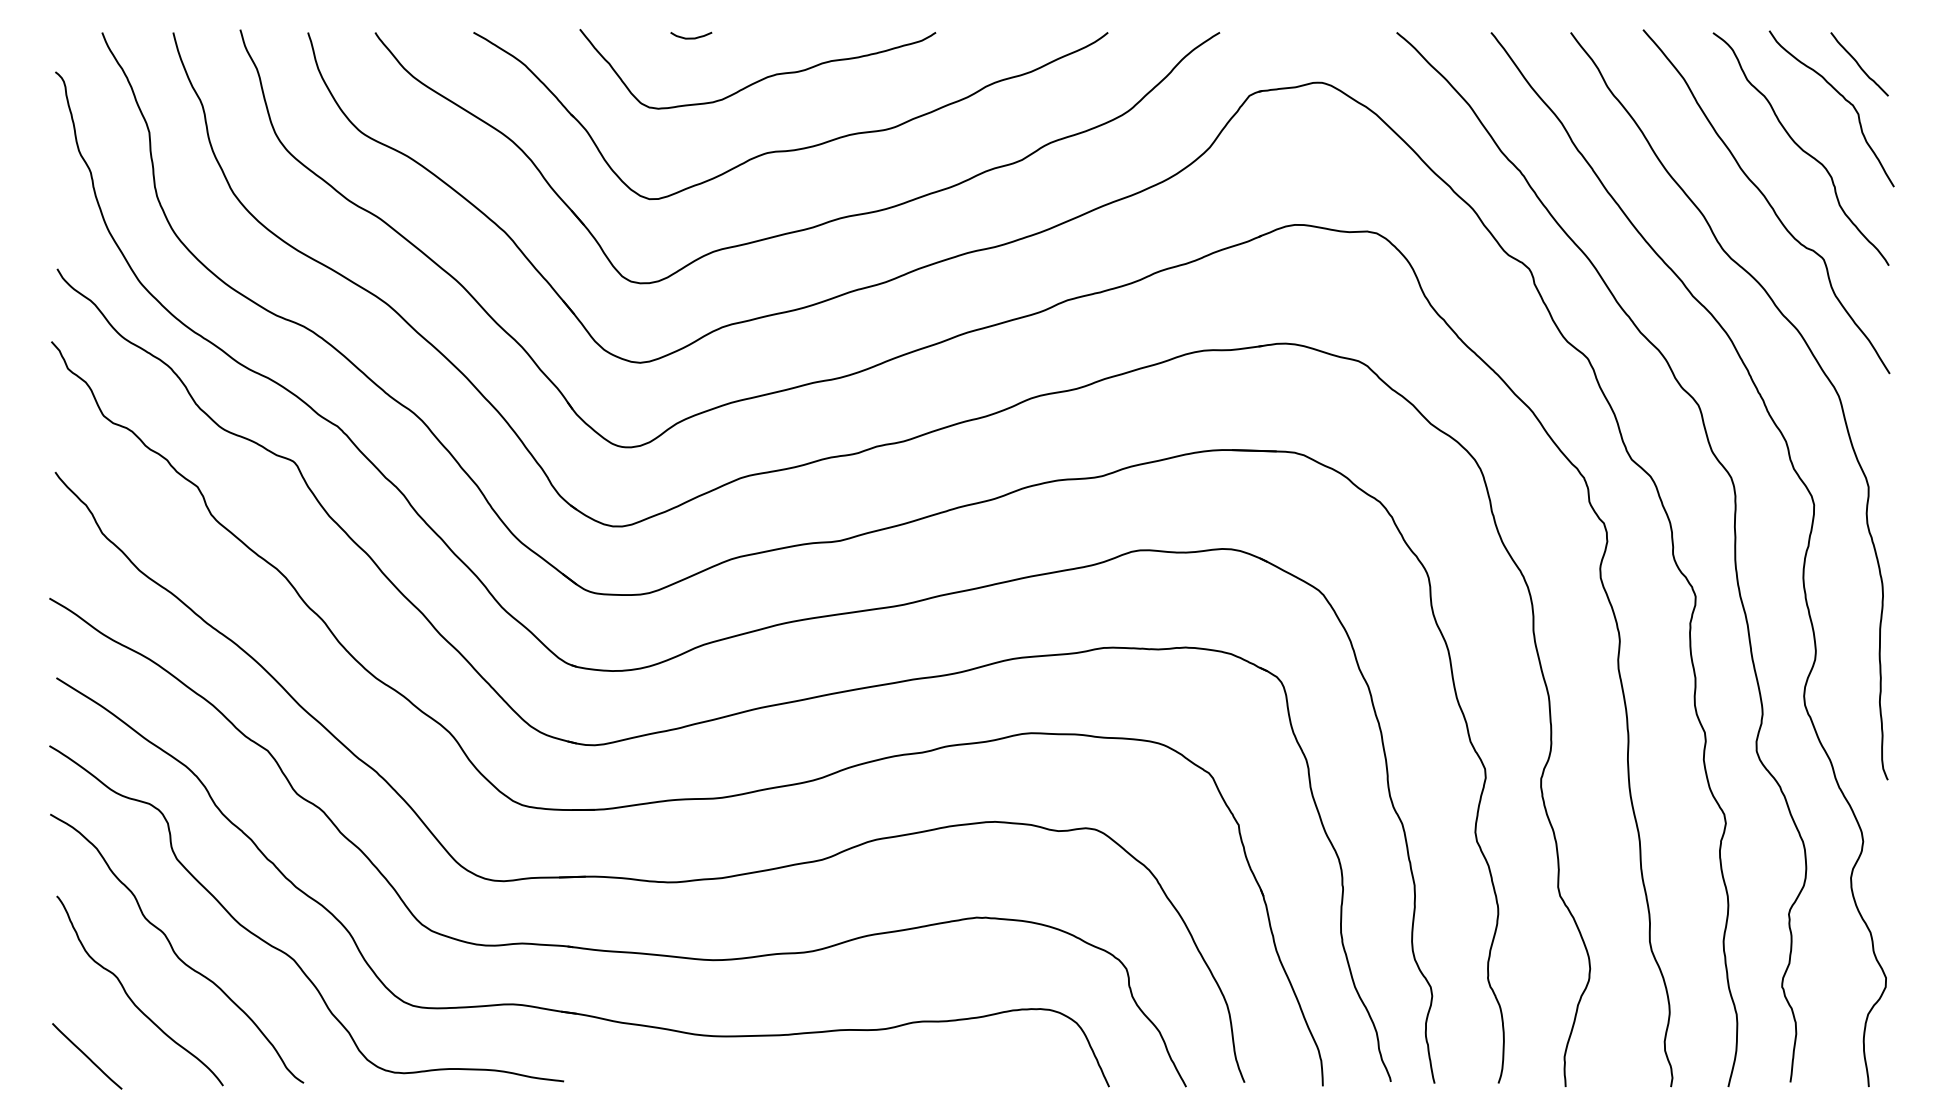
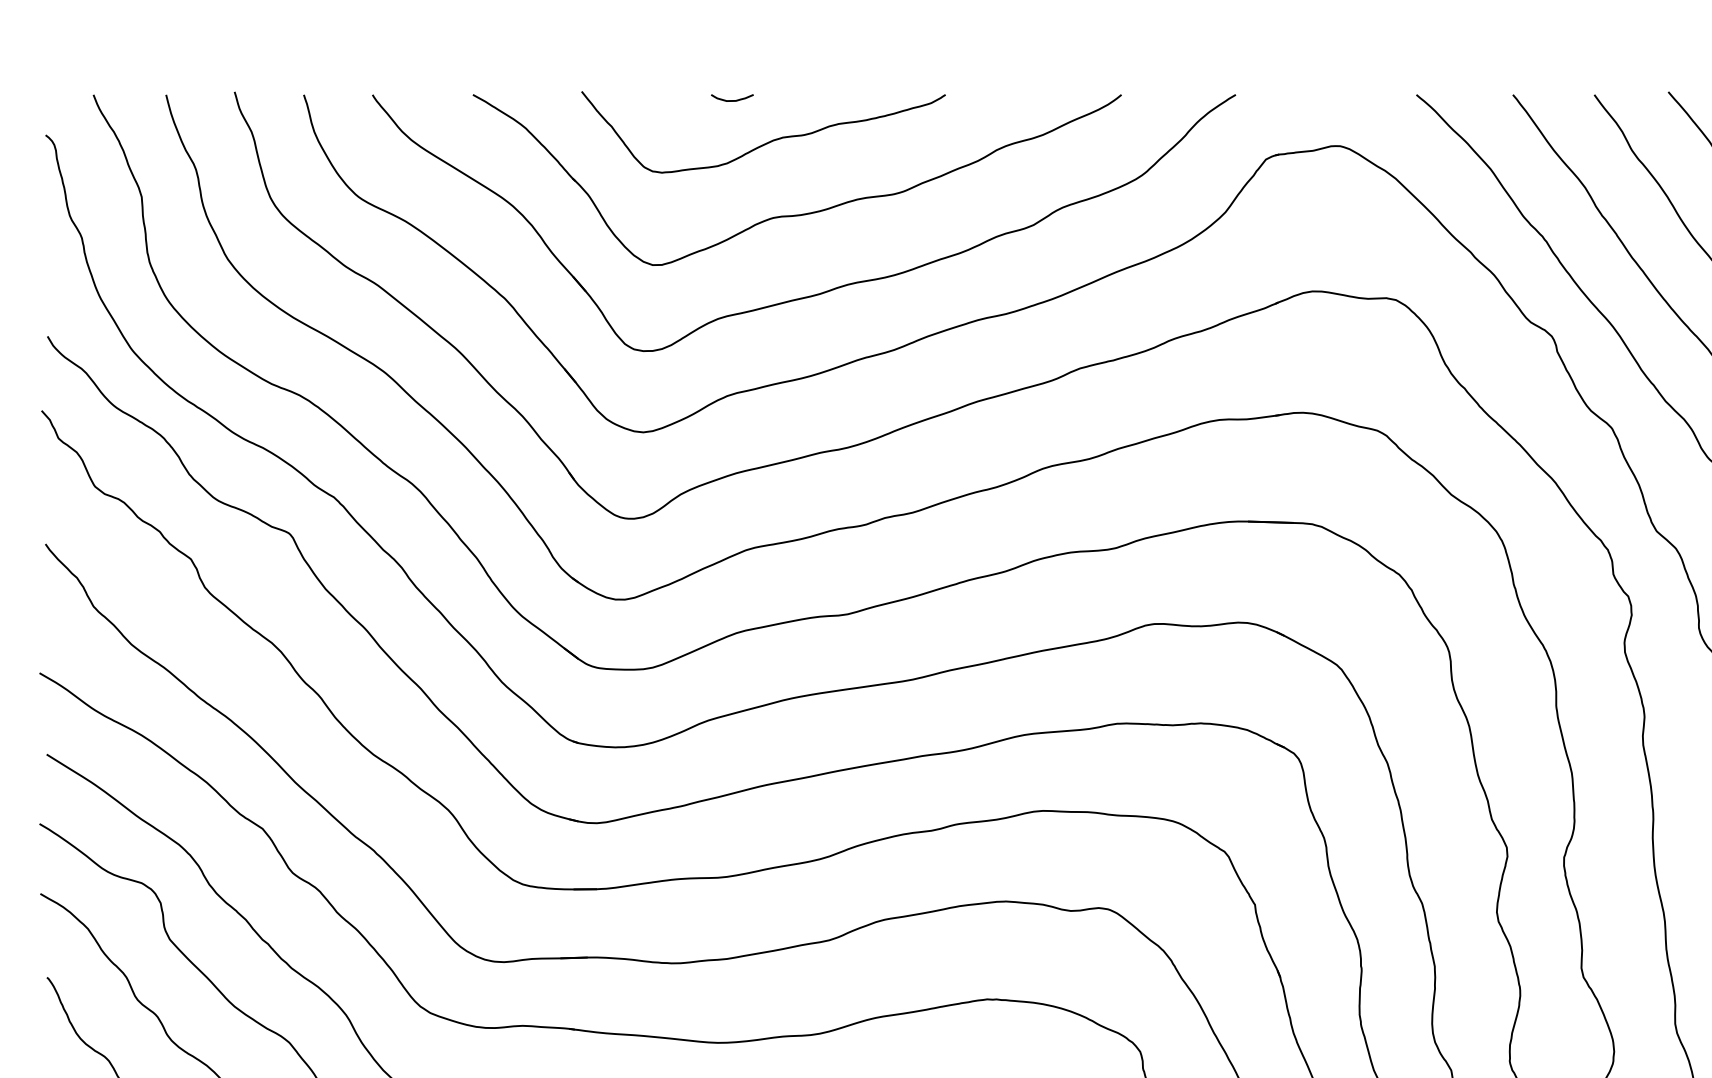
curve: (691, 37) -> (732, 99), moved

